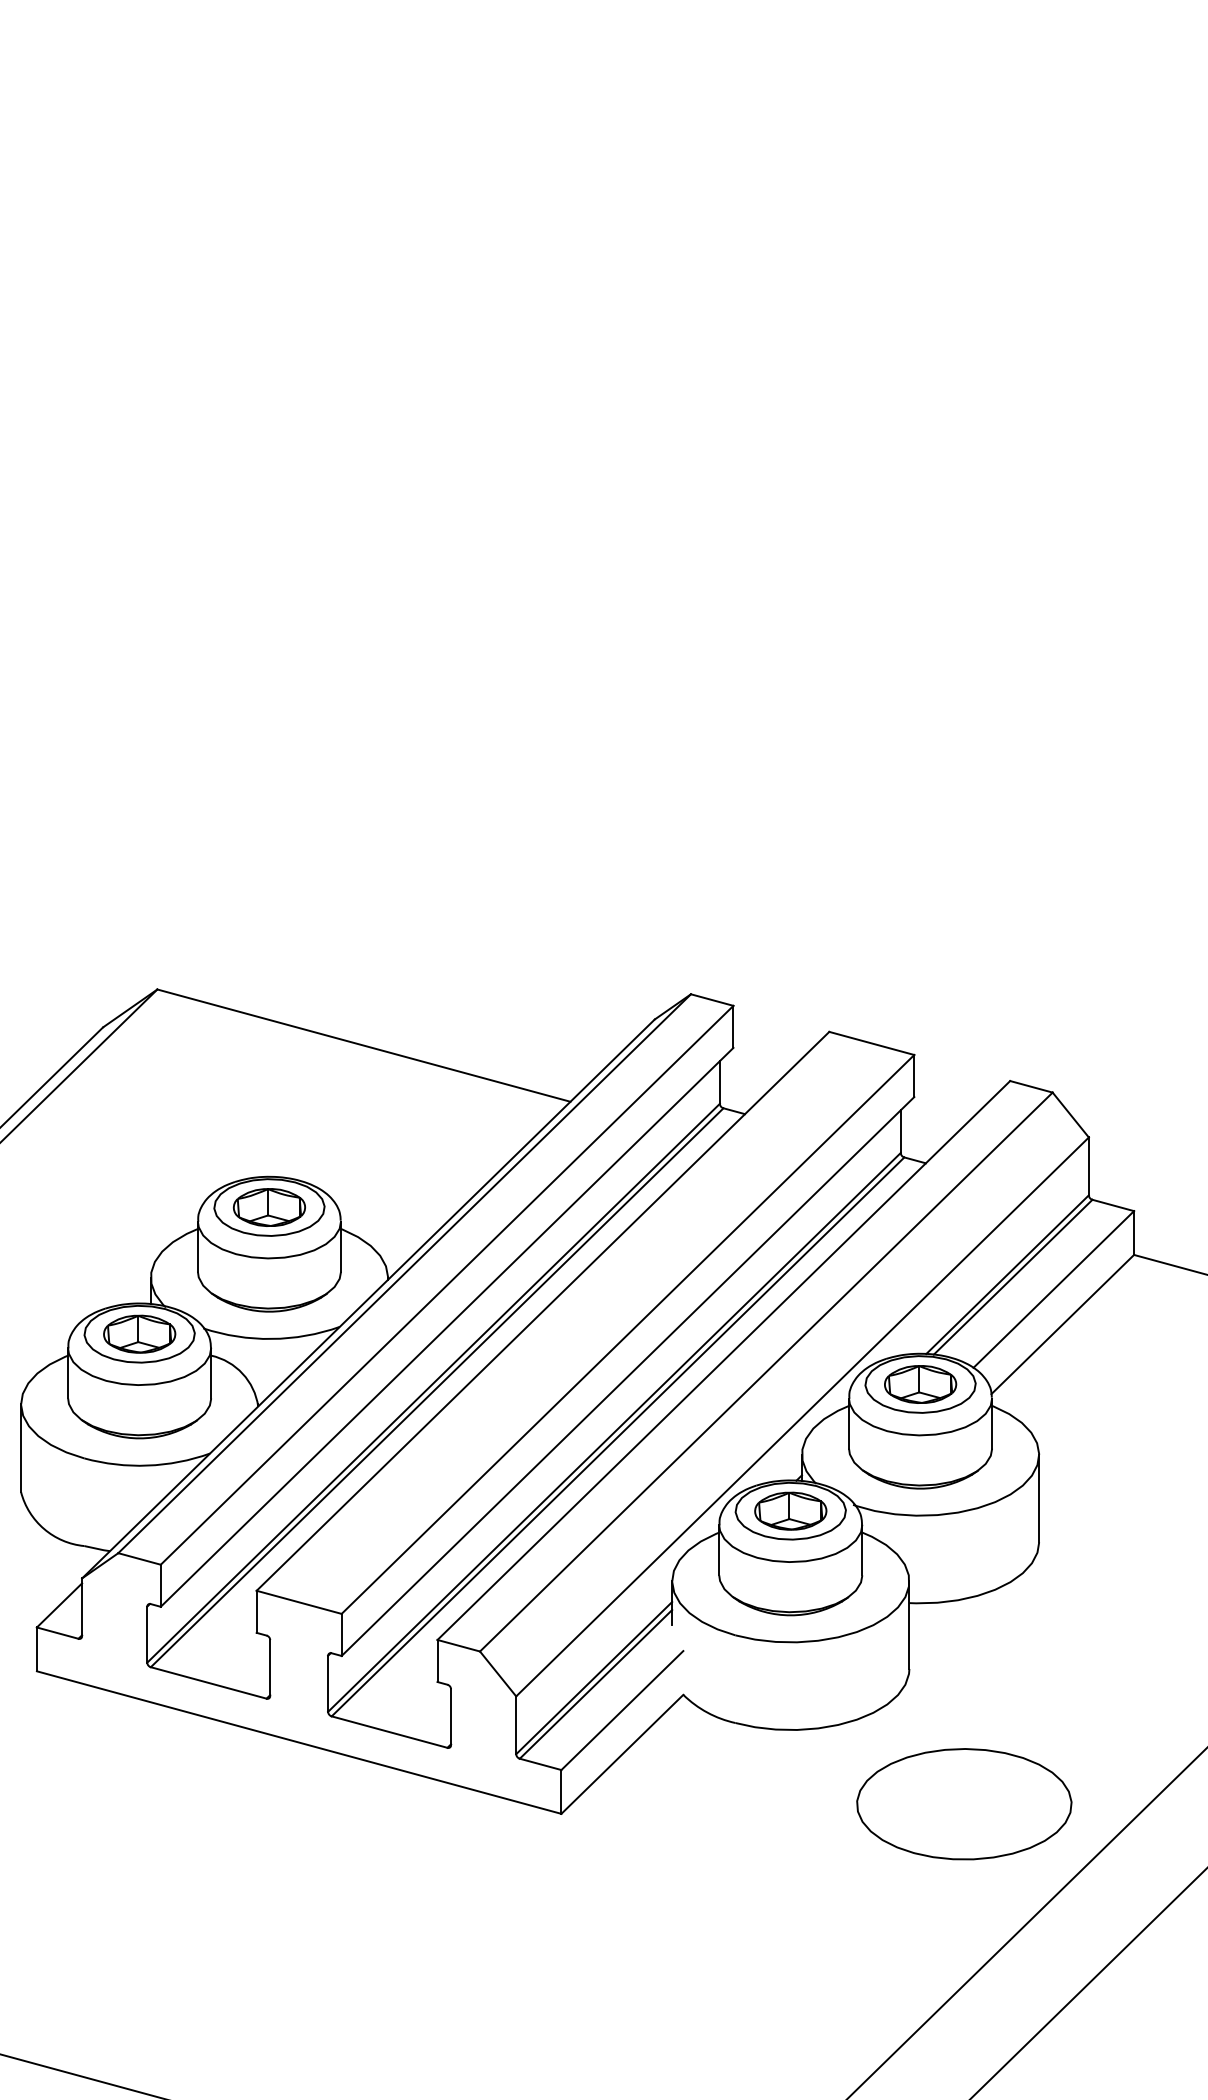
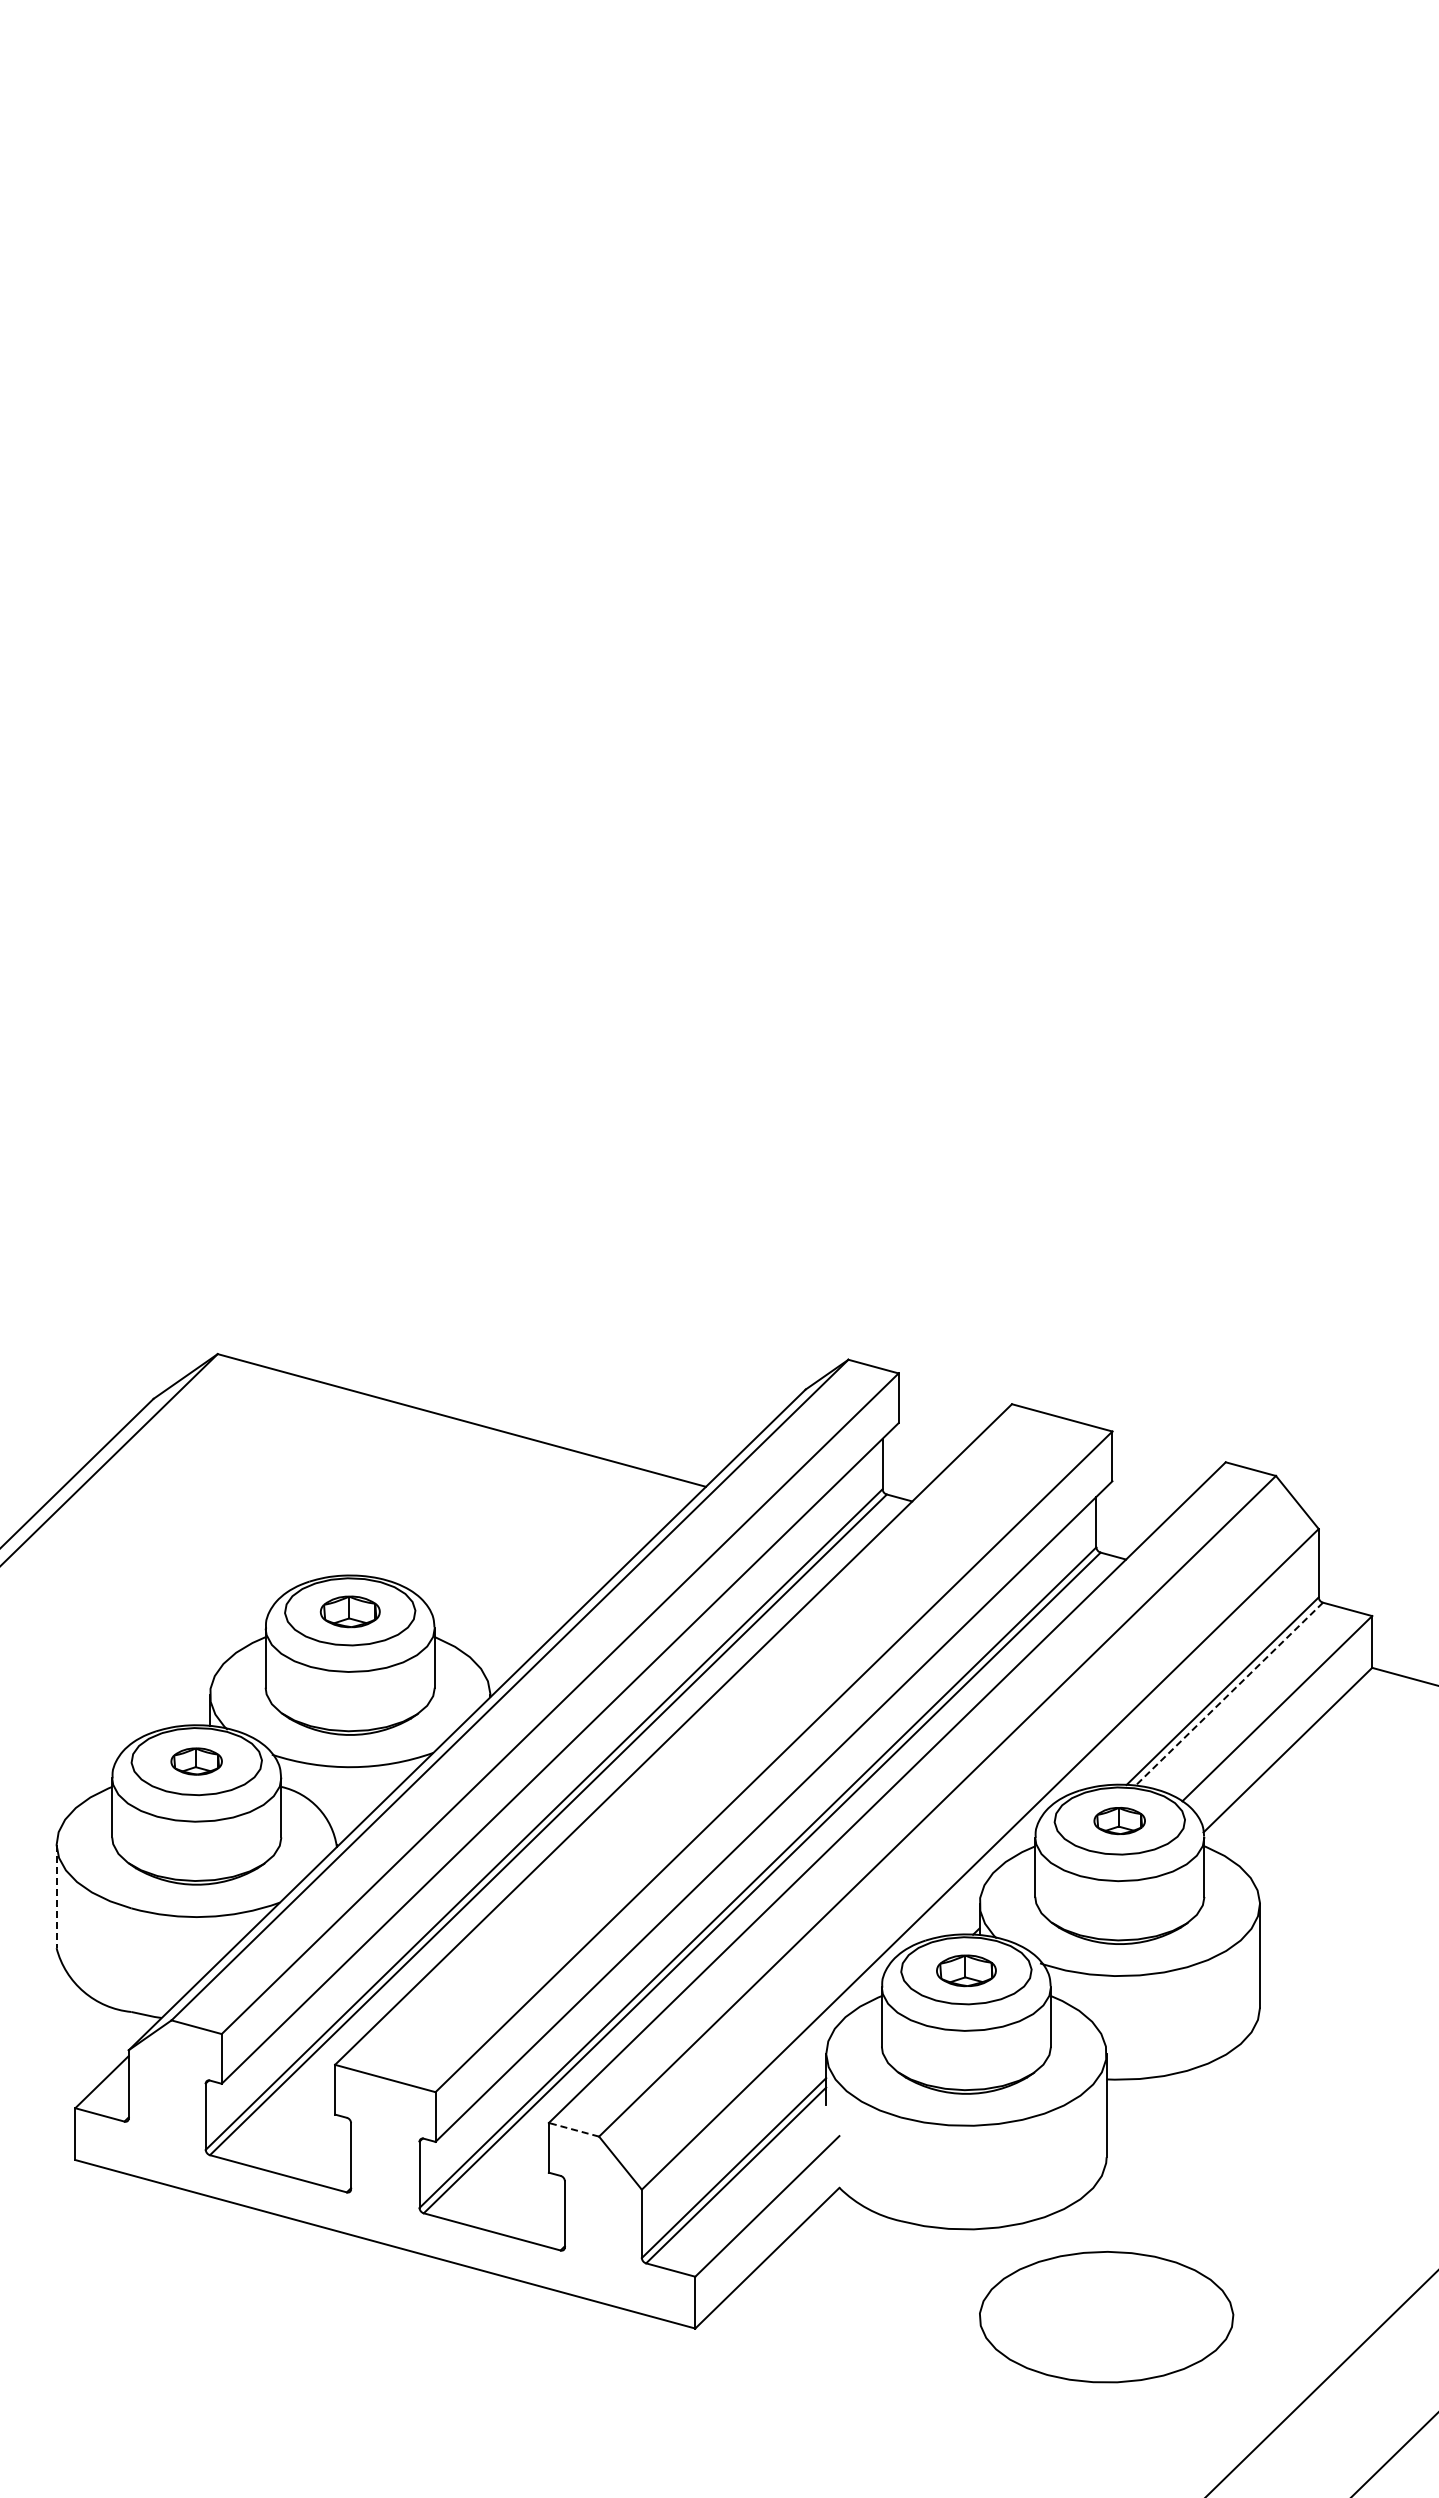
part: (269, 1207) -> (350, 1611), size x0.7
line: (1012, 1277) -> (1228, 1694), solid -> dashed
part: (139, 1334) -> (196, 1761), size x0.6
part: (920, 1384) -> (1119, 1820), size x0.6
line: (20, 1448) -> (56, 1896), solid -> dashed
part: (790, 1510) -> (966, 1970), size x0.7
line: (458, 1645) -> (573, 2129), solid -> dashed
part: (964, 1804) -> (1106, 2317), moved

